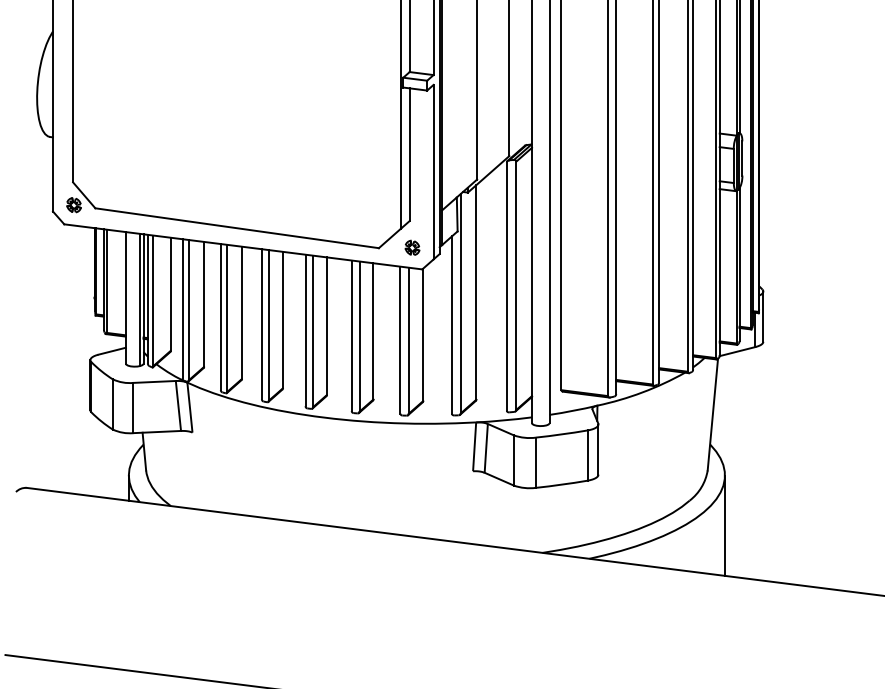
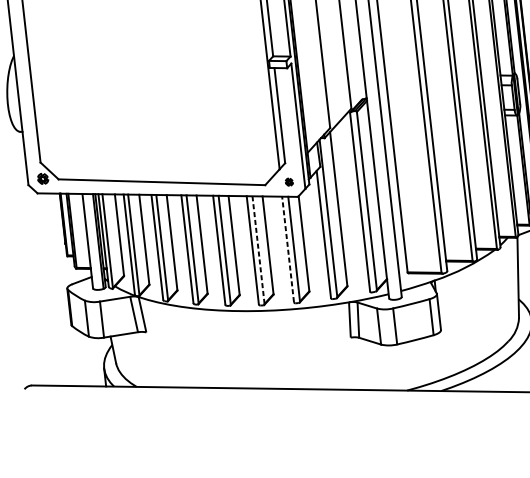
part: (412, 247) -> (289, 181), size x0.7
line: (359, 337) -> (258, 250), solid -> dashed
line: (400, 339) -> (288, 248), solid -> dashed

